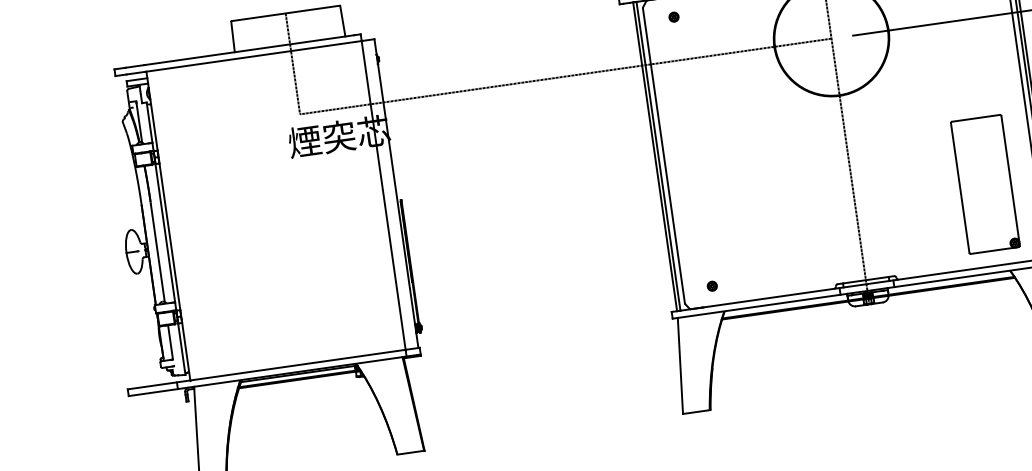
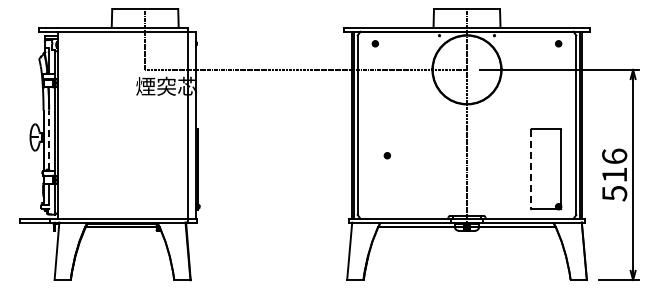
line: (959, 188) -> (530, 169), solid -> dashed
line: (158, 253) -> (49, 140), solid -> dashed
part: (710, 286) -> (386, 155), moved

